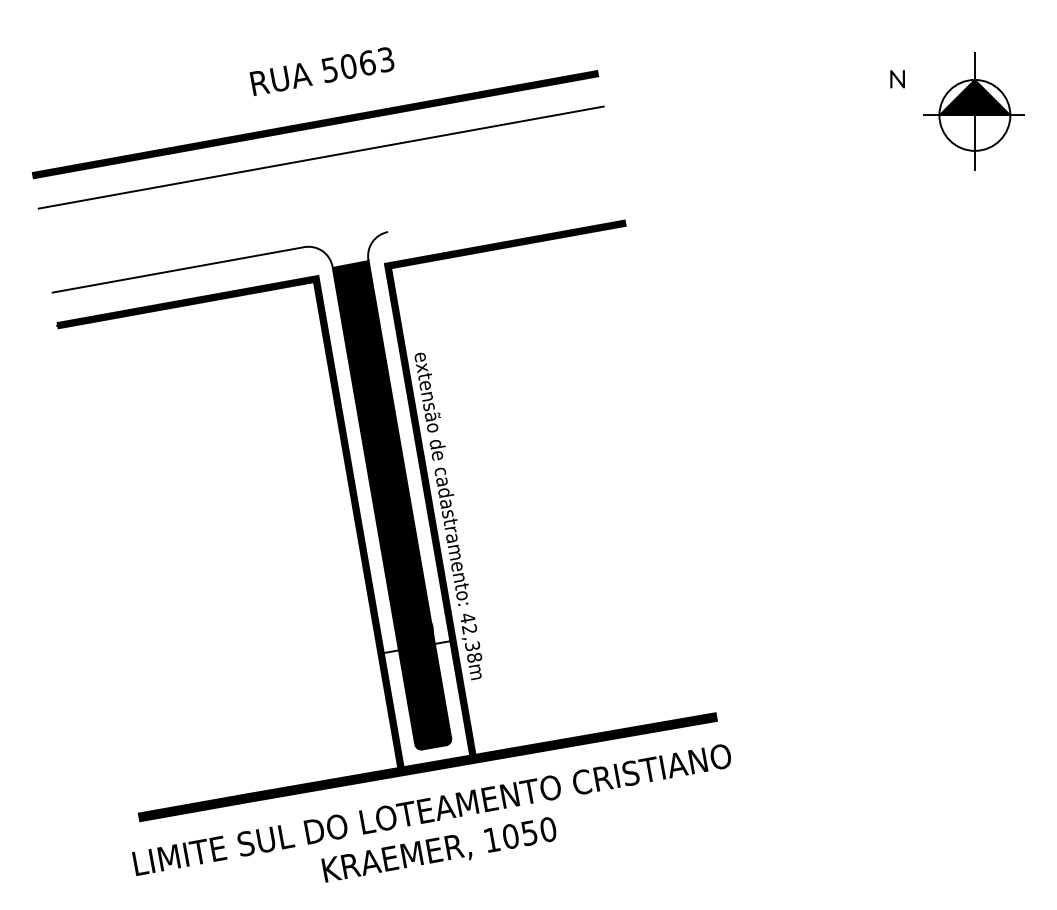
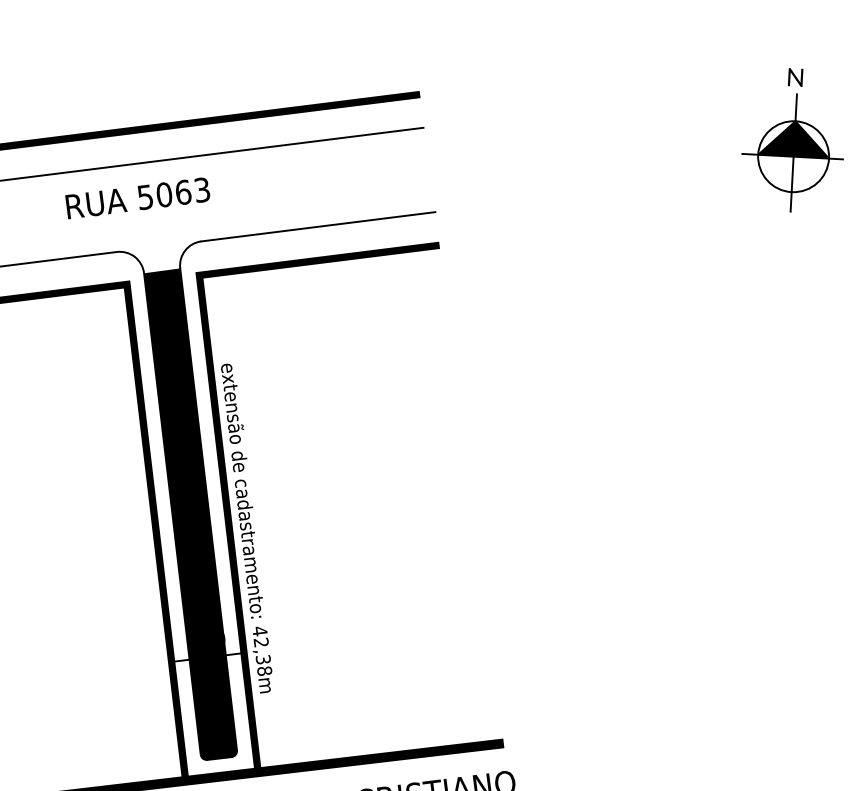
text: (321, 71) -> (136, 198), moved
text: (897, 79) -> (795, 77), moved
line: (504, 211) -> (318, 227), added

